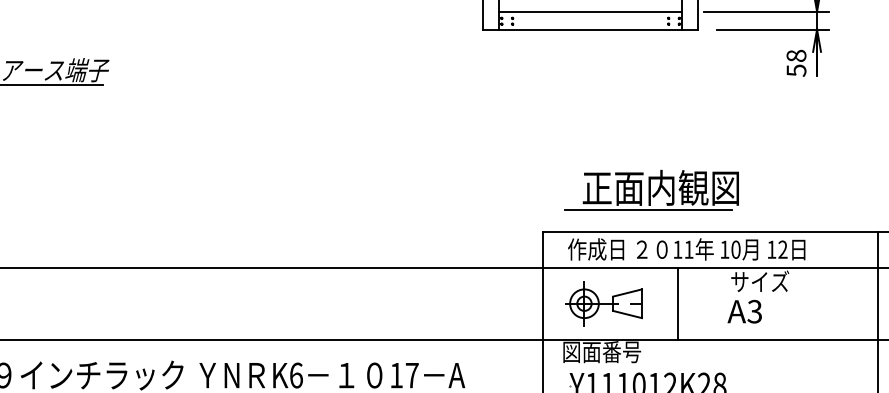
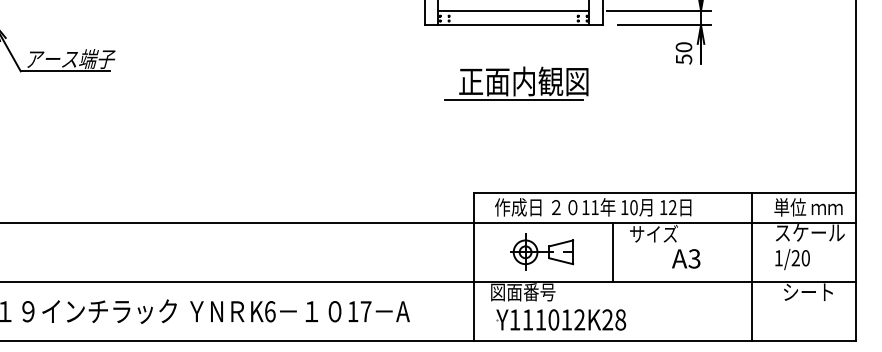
text: (795, 56) -> (683, 47), 58 -> 50
part: (652, 190) -> (516, 83), moved
part: (604, 302) -> (542, 251), moved
line: (677, 304) -> (612, 252), moved
text: (745, 311) -> (686, 258), moved

